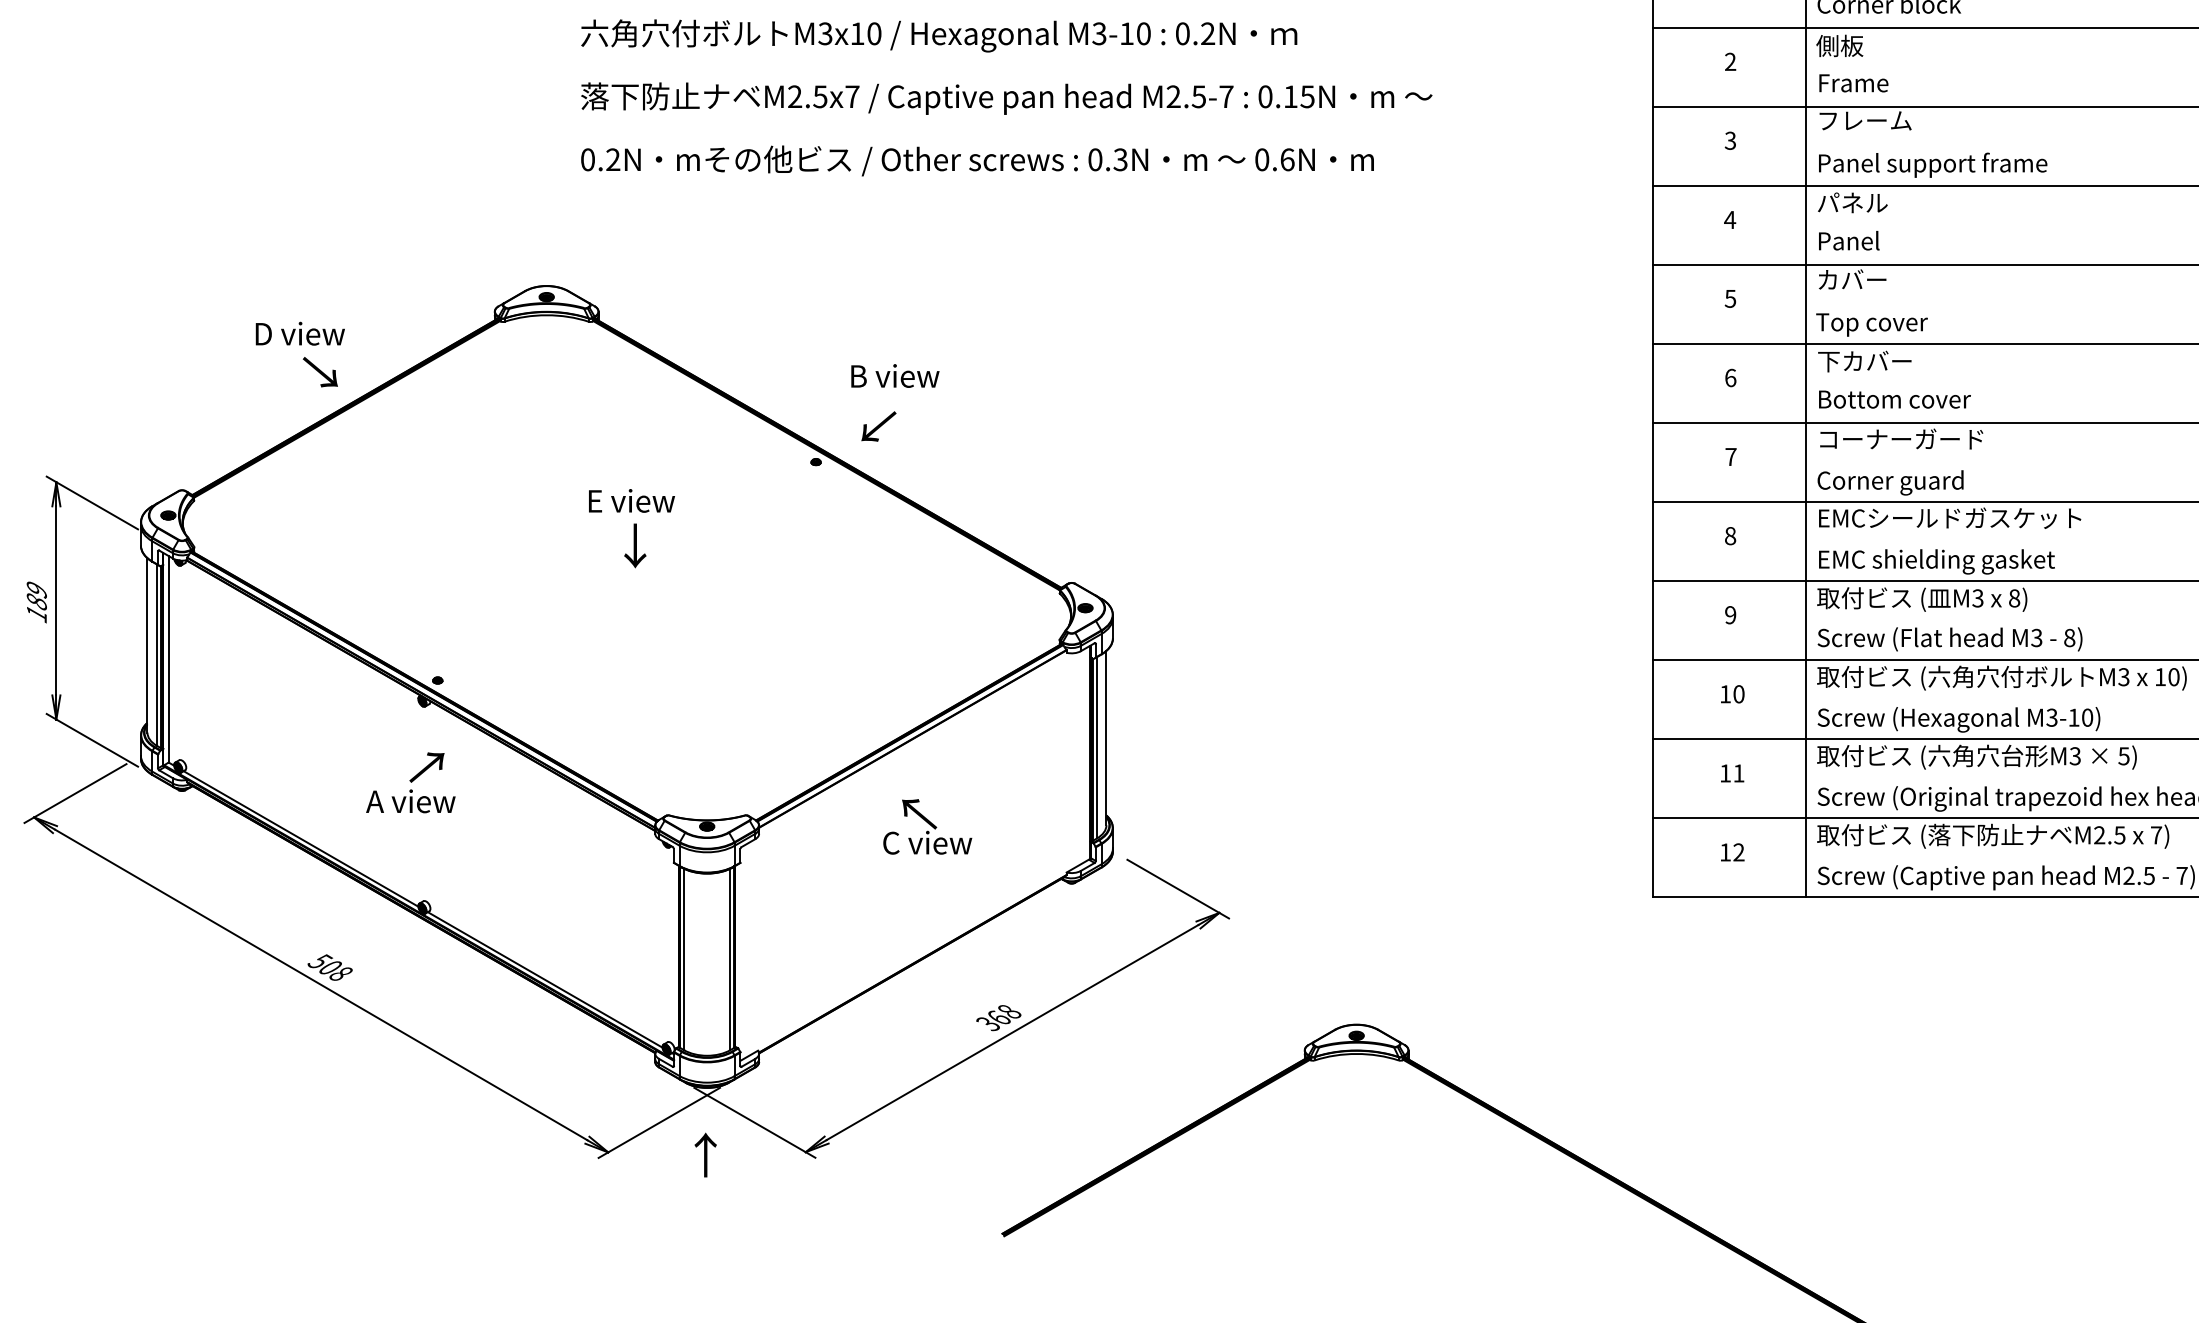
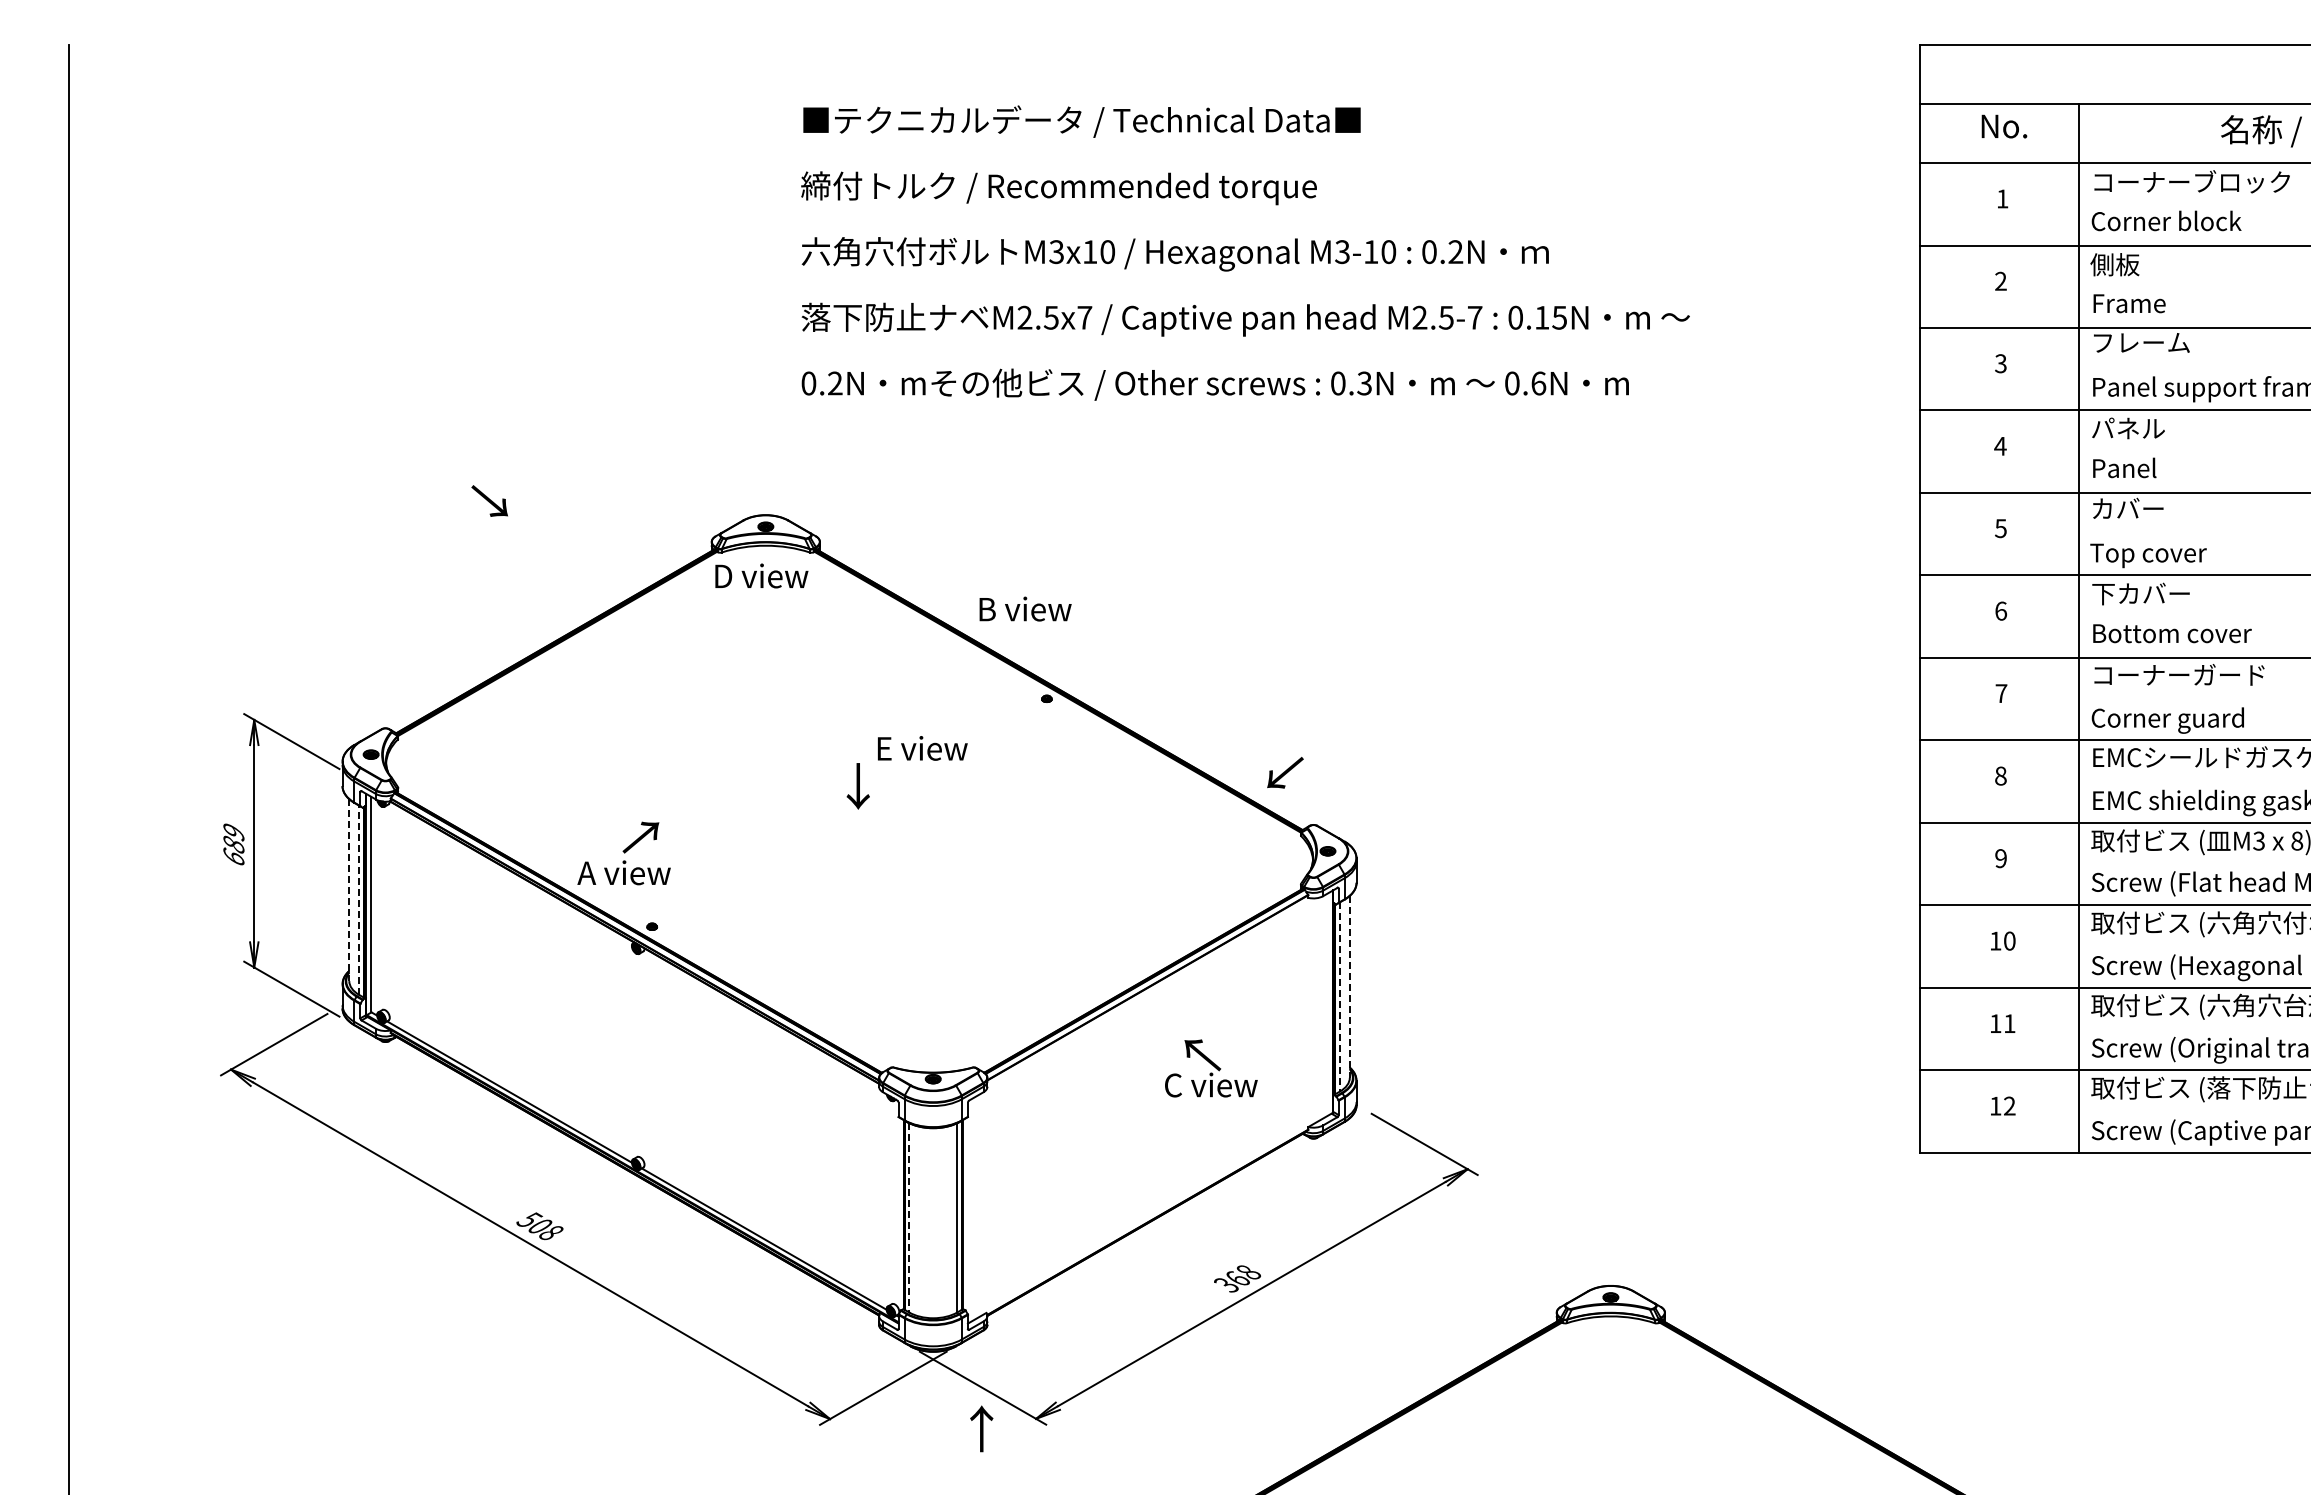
text: (300, 333) -> (761, 575), moved
text: (320, 371) -> (489, 500), moved
text: (895, 375) -> (1025, 608), moved
text: (878, 426) -> (1285, 772), moved
text: (631, 501) -> (922, 748), moved
text: (36, 614) -> (233, 857), 189 -> 689
line: (147, 645) -> (349, 890), solid -> dashed
line: (157, 655) -> (359, 900), solid -> dashed
line: (1106, 737) -> (1349, 986), solid -> dashed
line: (1096, 747) -> (1339, 996), solid -> dashed
text: (410, 782) -> (623, 853), moved
text: (927, 826) -> (1211, 1068), moved
line: (684, 959) -> (909, 1217), solid -> dashed
text: (705, 1154) -> (981, 1428), moved

